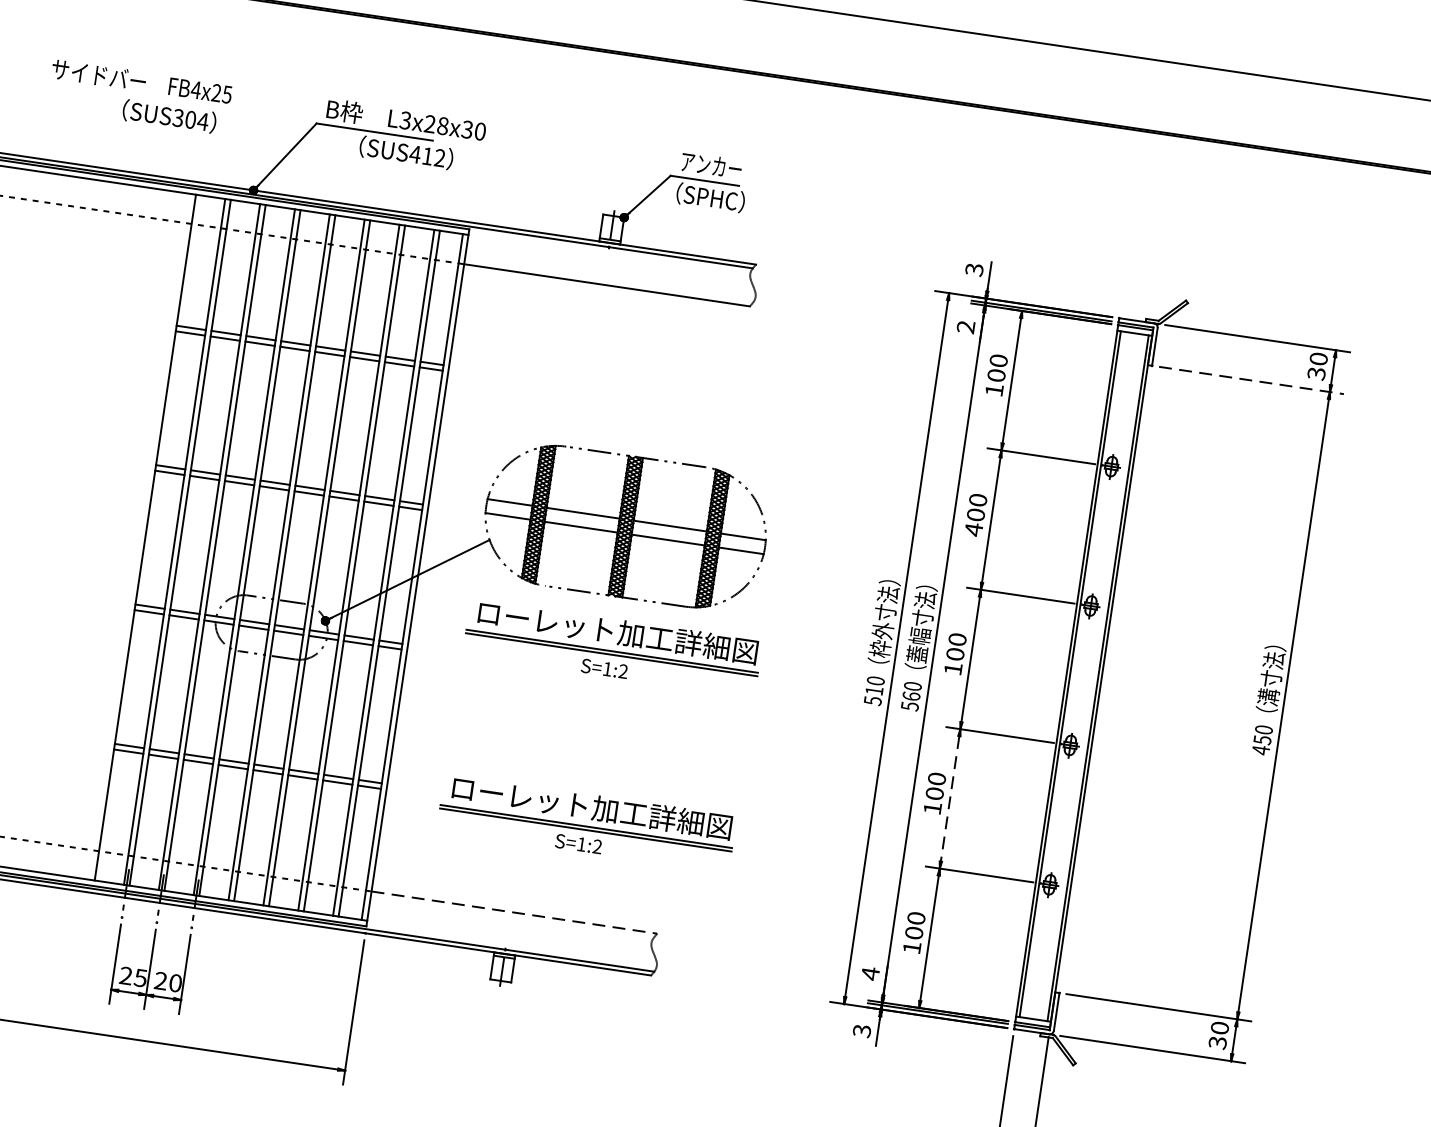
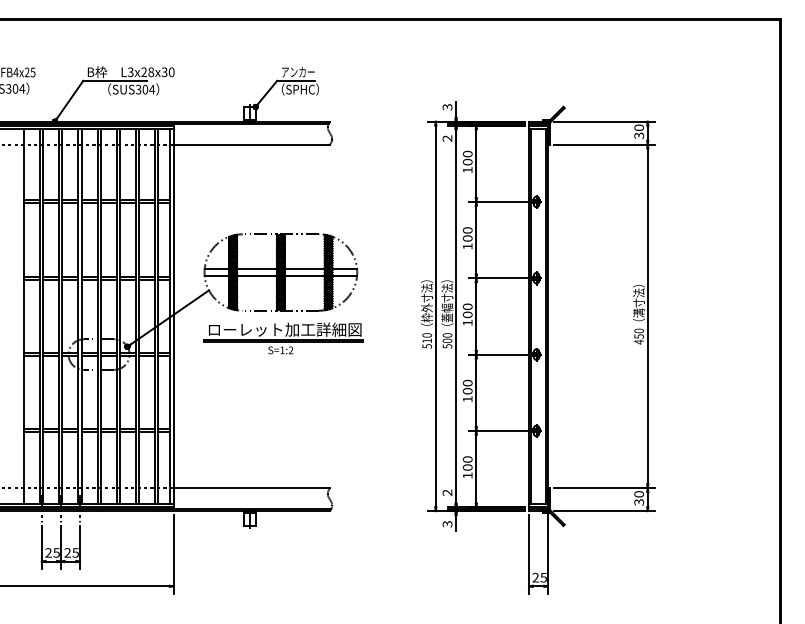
text: (427, 156) -> (145, 89), SUS412 -> SUS304
line: (1251, 380) -> (604, 144), dashed -> solid
text: (973, 529) -> (467, 246), 400 -> 100
text: (909, 695) -> (446, 340), 560 -> 500
line: (950, 800) -> (476, 393), dashed -> solid
part: (586, 823) -> (283, 434), removed
line: (515, 913) -> (252, 488), dashed -> solid
text: (870, 973) -> (447, 492), 4 -> 2
text: (175, 982) -> (75, 552), 20 -> 25

